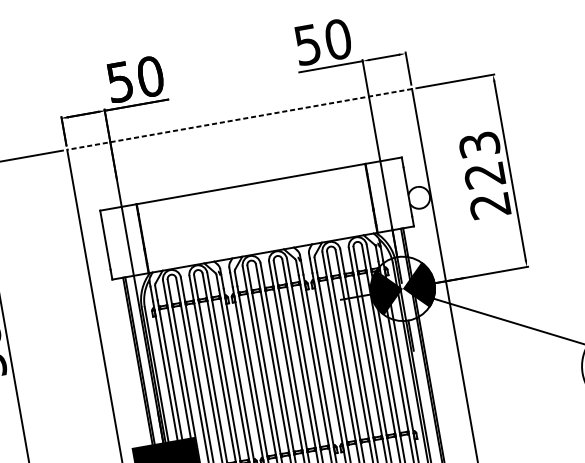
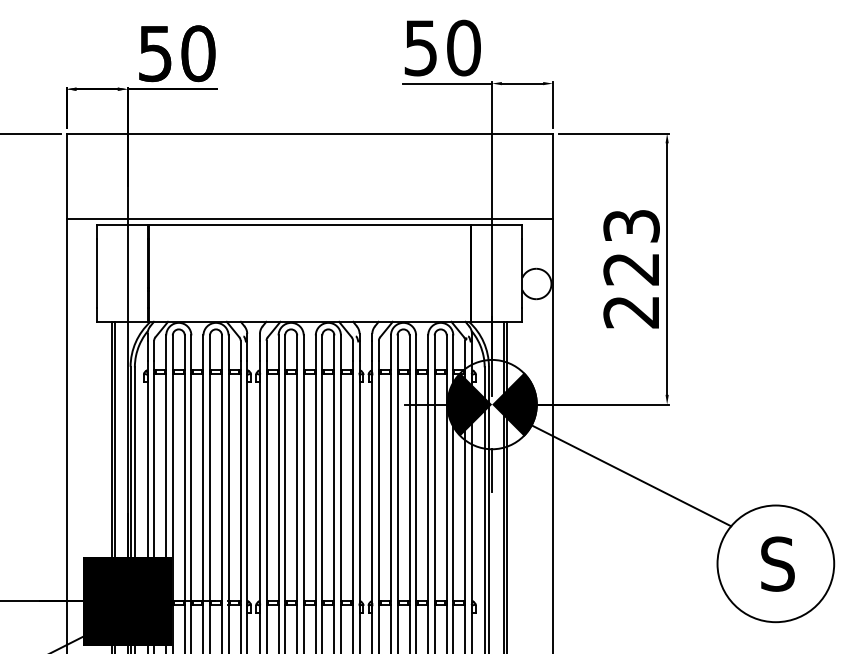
line: (239, 119) -> (309, 133), dashed -> solid
line: (250, 179) -> (309, 218), added

